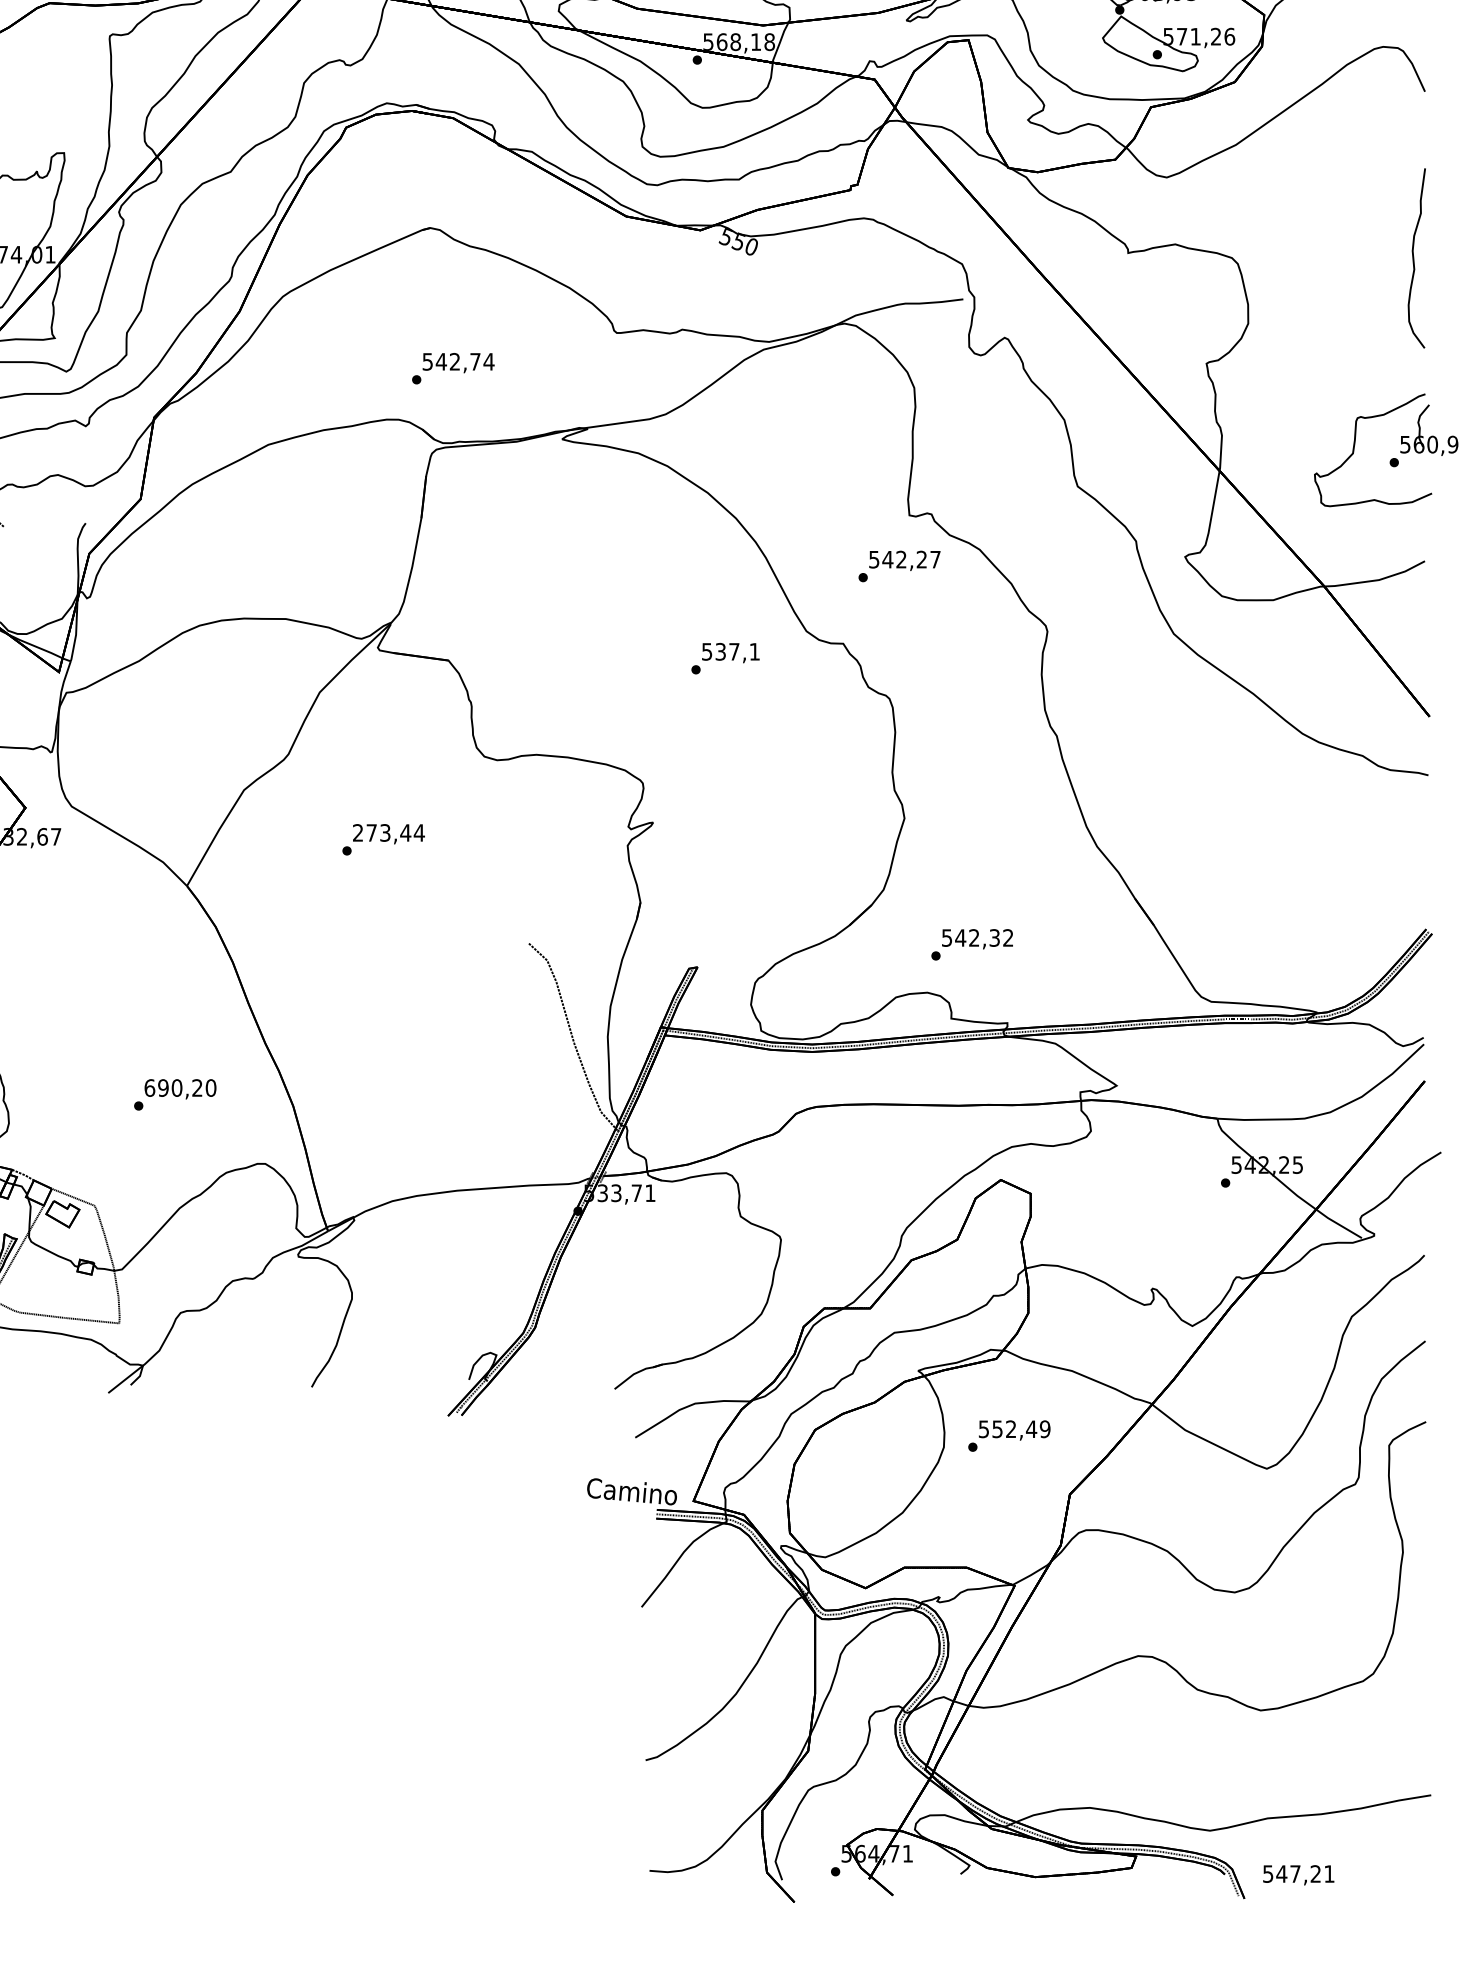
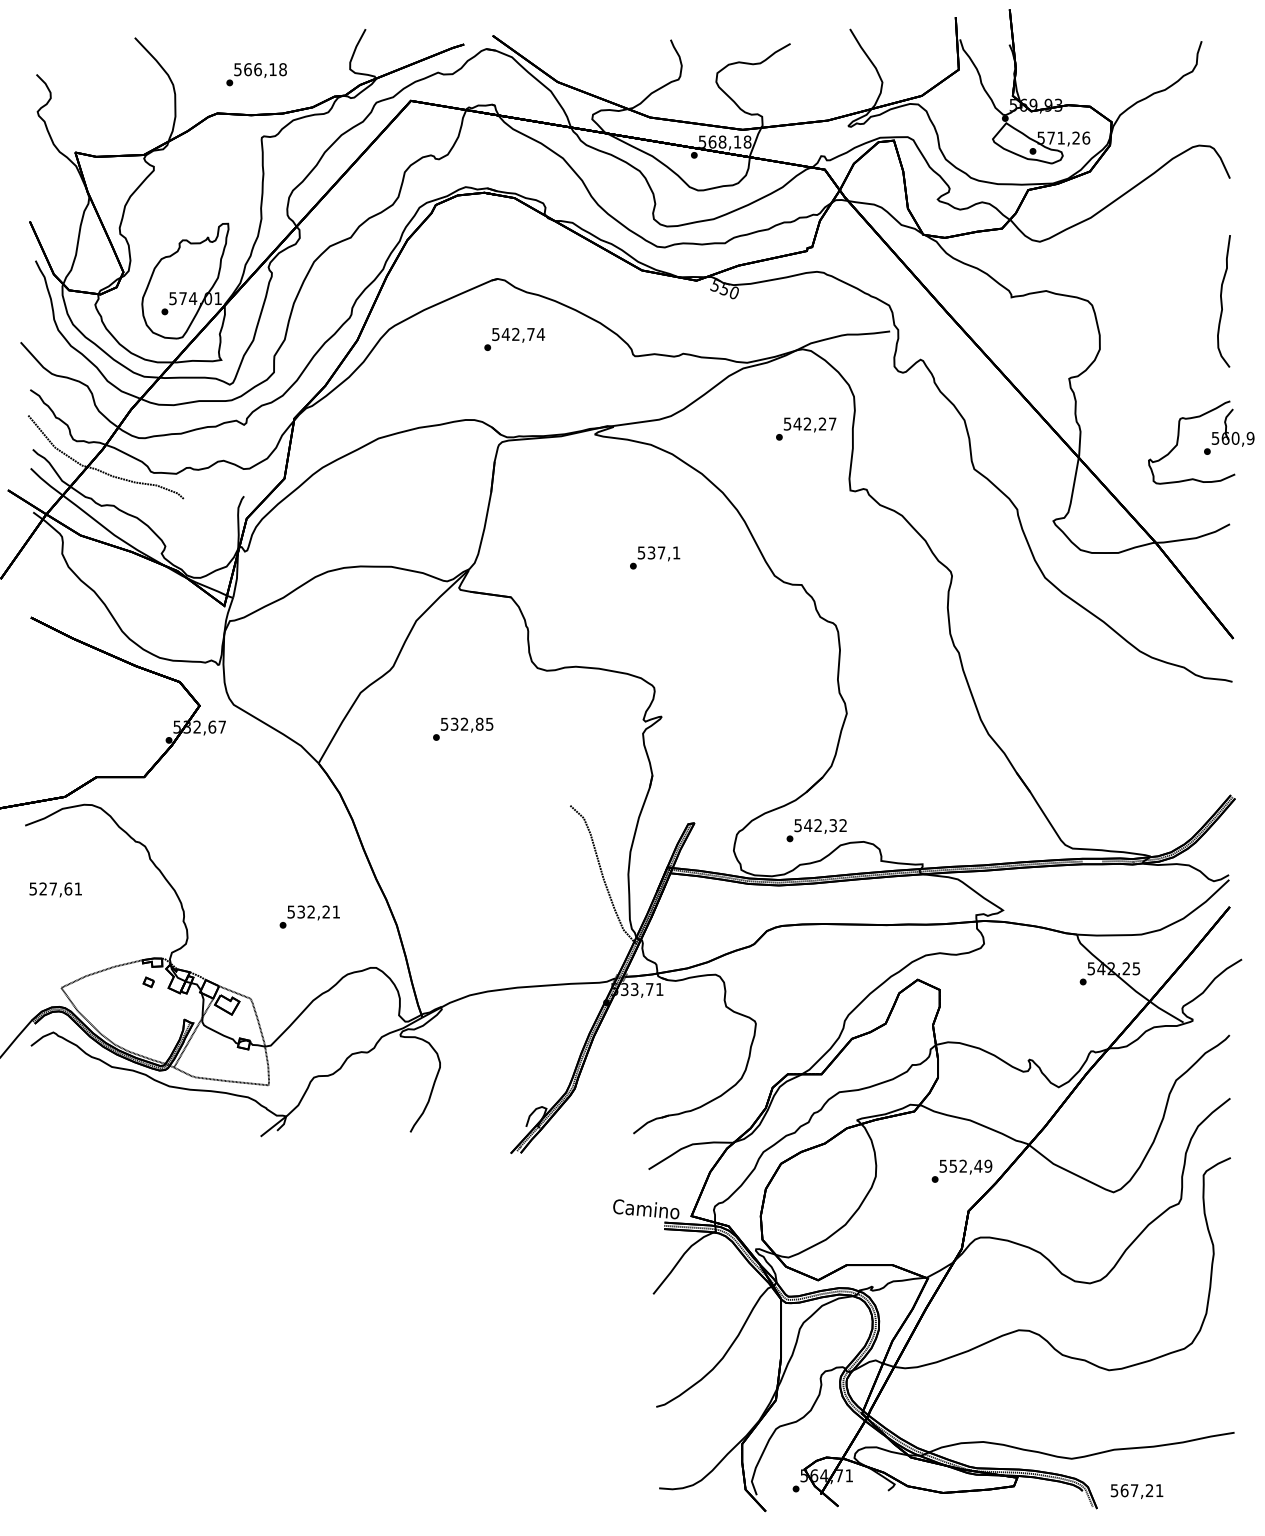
text: (453, 368) -> (514, 339), moved
text: (899, 565) -> (806, 428), moved
text: (726, 658) -> (655, 557), moved
text: (387, 831) -> (466, 723), 273,44 -> 532,85
text: (971, 944) -> (816, 830), moved
text: (180, 1087) -> (313, 911), 690,20 -> 532,21
text: (1008, 1435) -> (961, 1170), moved
text: (1281, 1873) -> (1124, 1490), 547,21 -> 567,21

